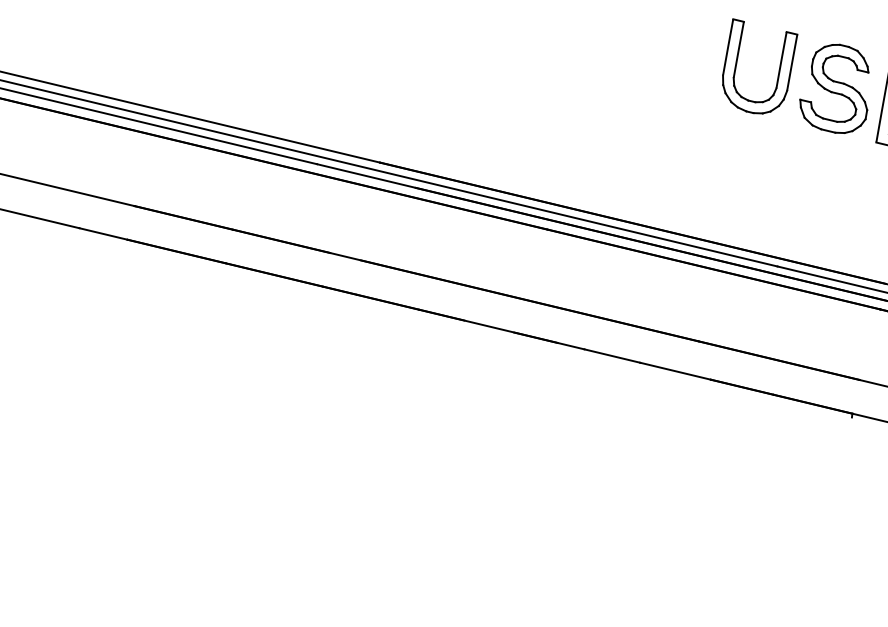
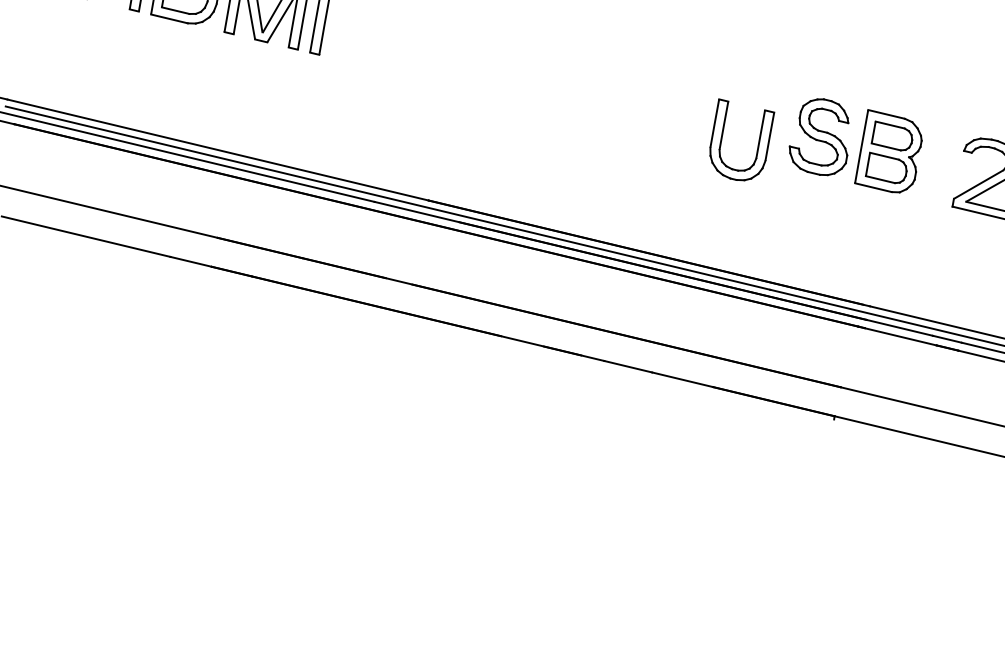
part: (777, 71) -> (757, 144), moved

